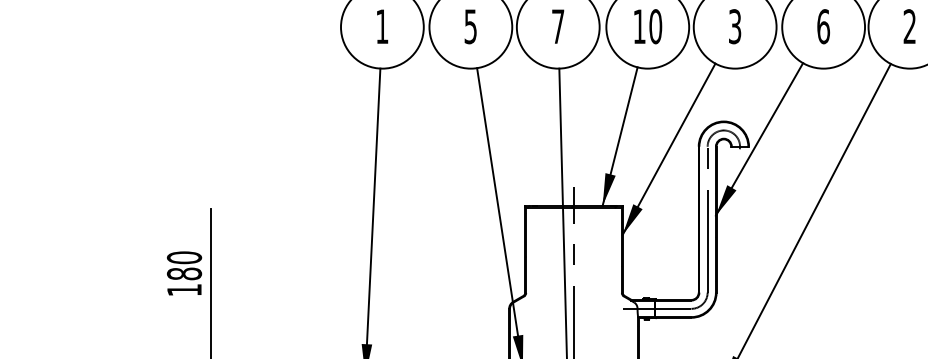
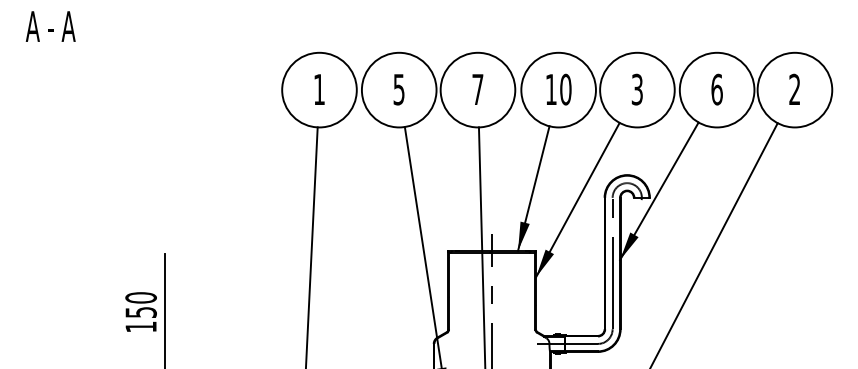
text: (183, 273) -> (140, 312), 180 -> 150

